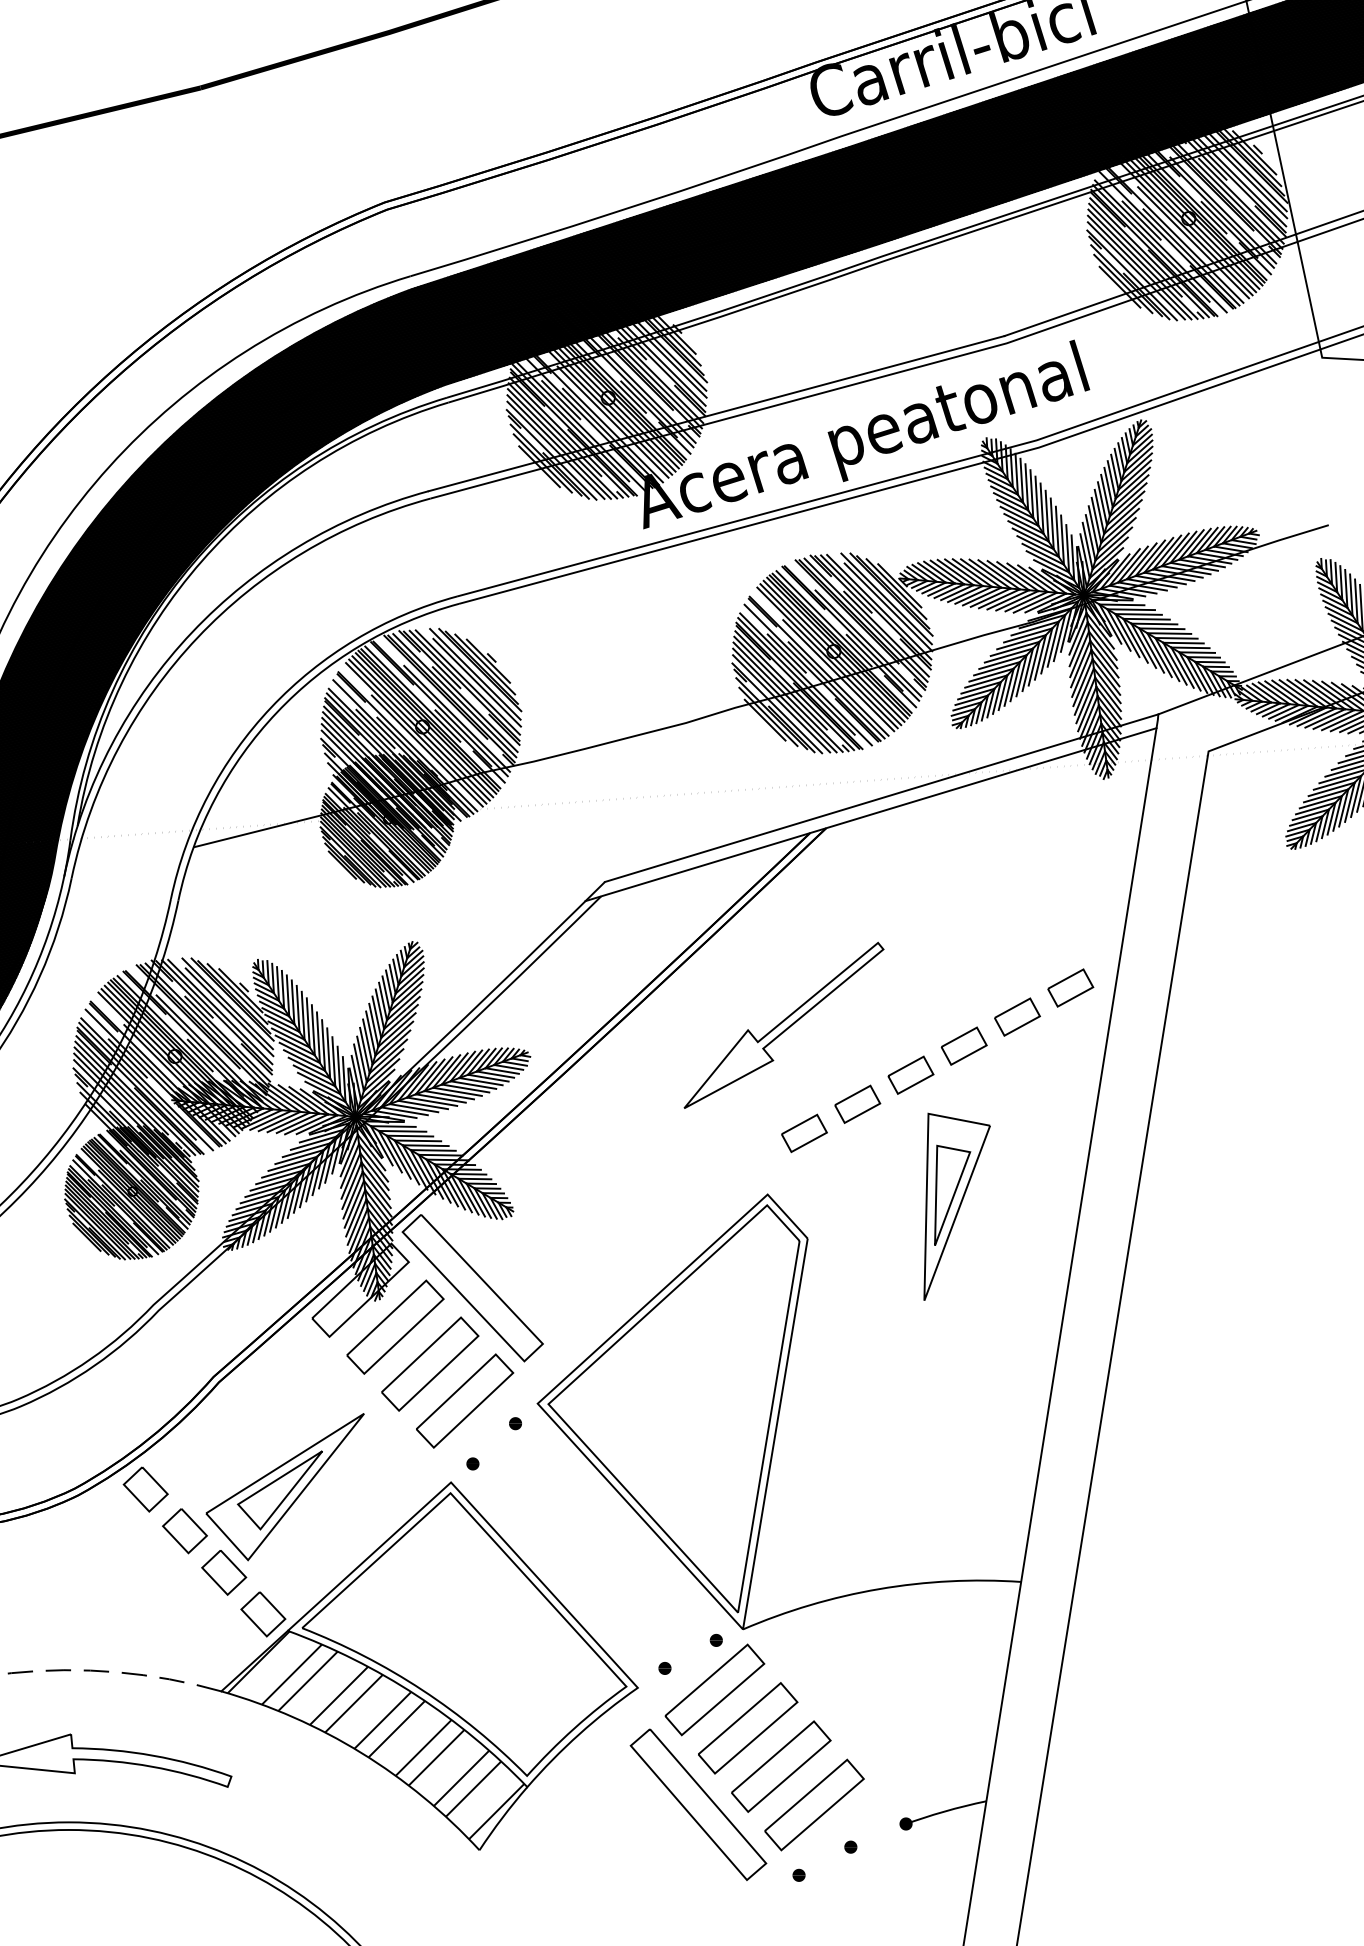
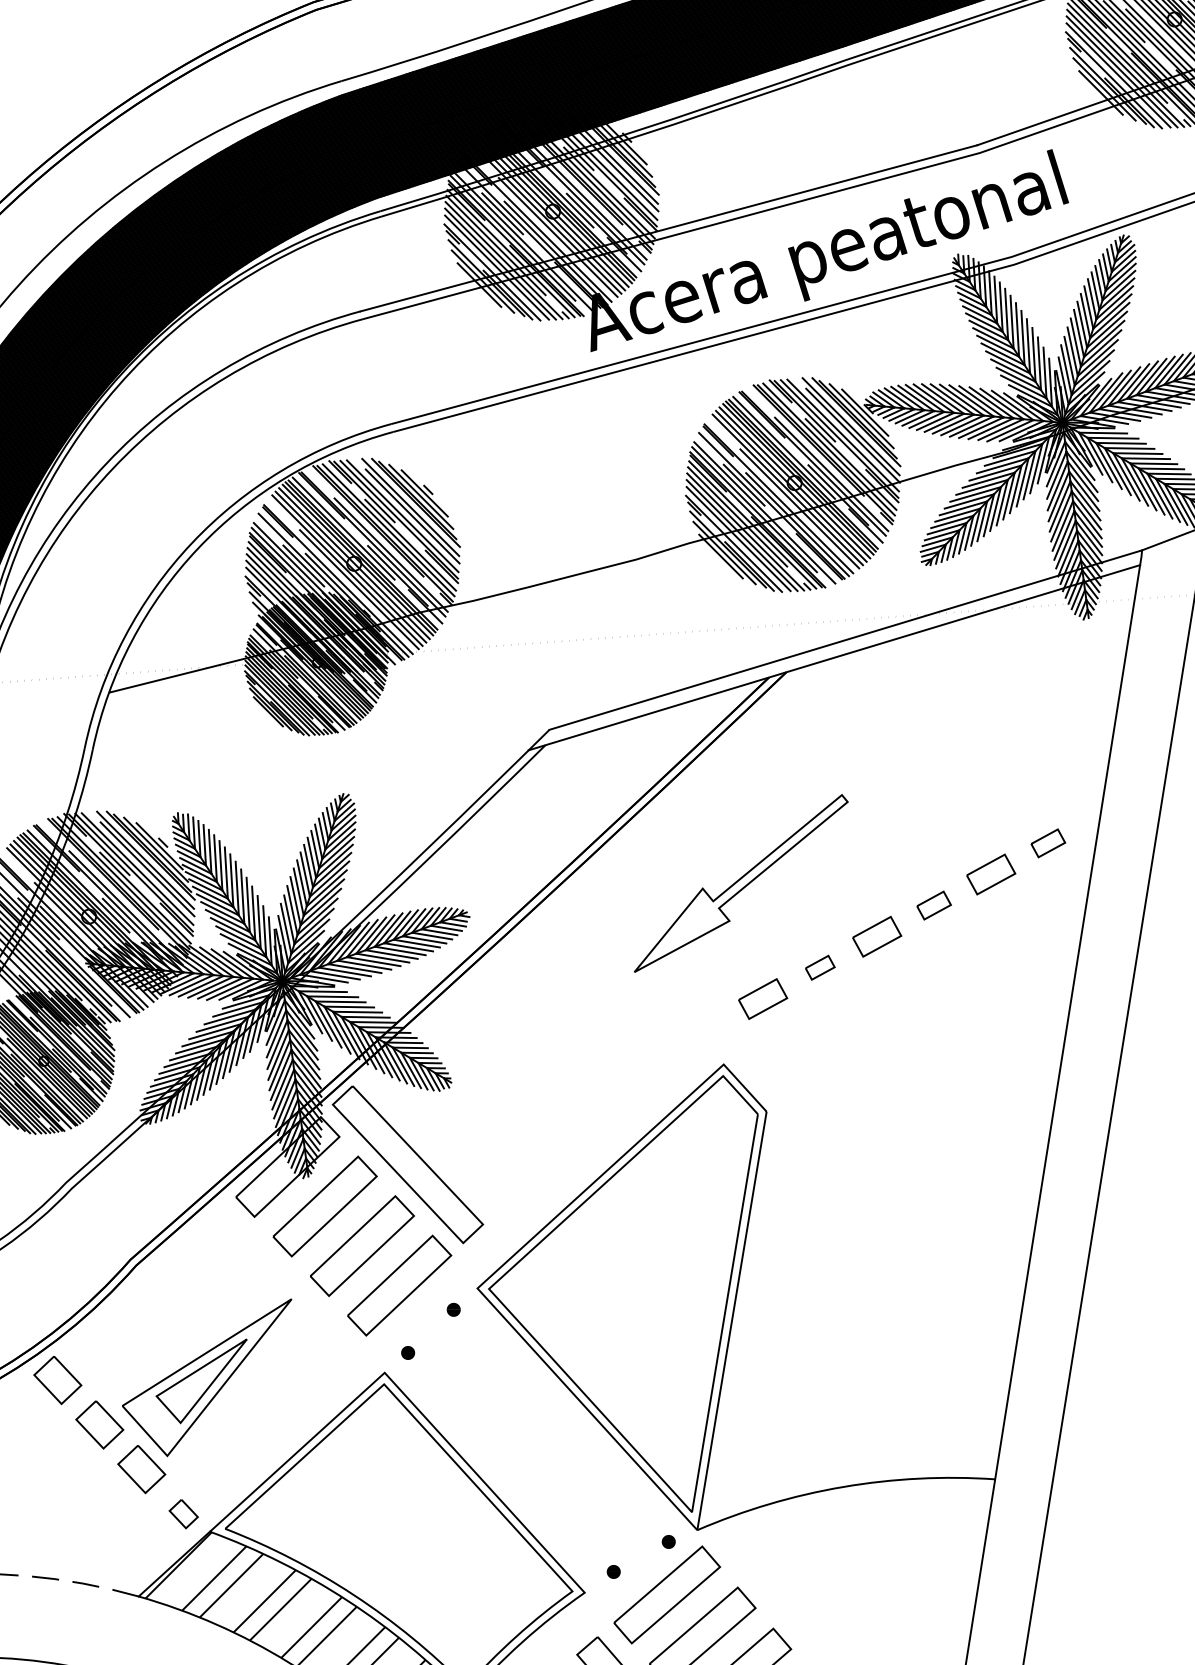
part: (1070, 987) -> (1048, 842), size x0.7
part: (963, 1045) -> (933, 904), size x0.7
part: (857, 1103) -> (819, 967), size x0.6
part: (956, 1206) -> (925, 1077), removed
part: (263, 1614) -> (183, 1514), size x0.6

